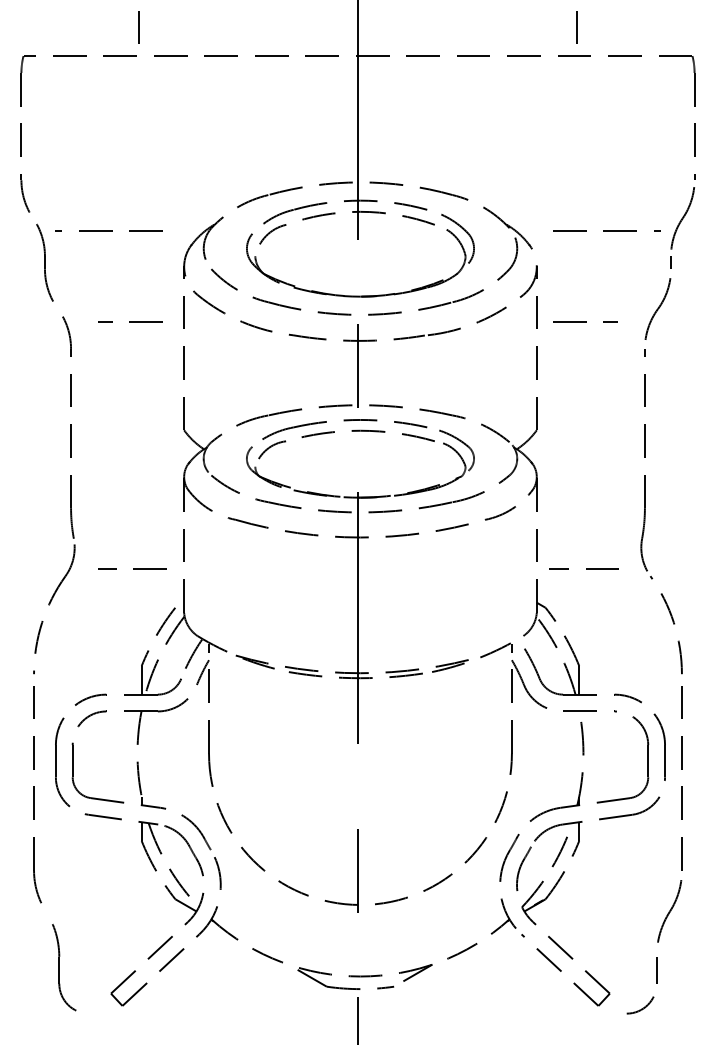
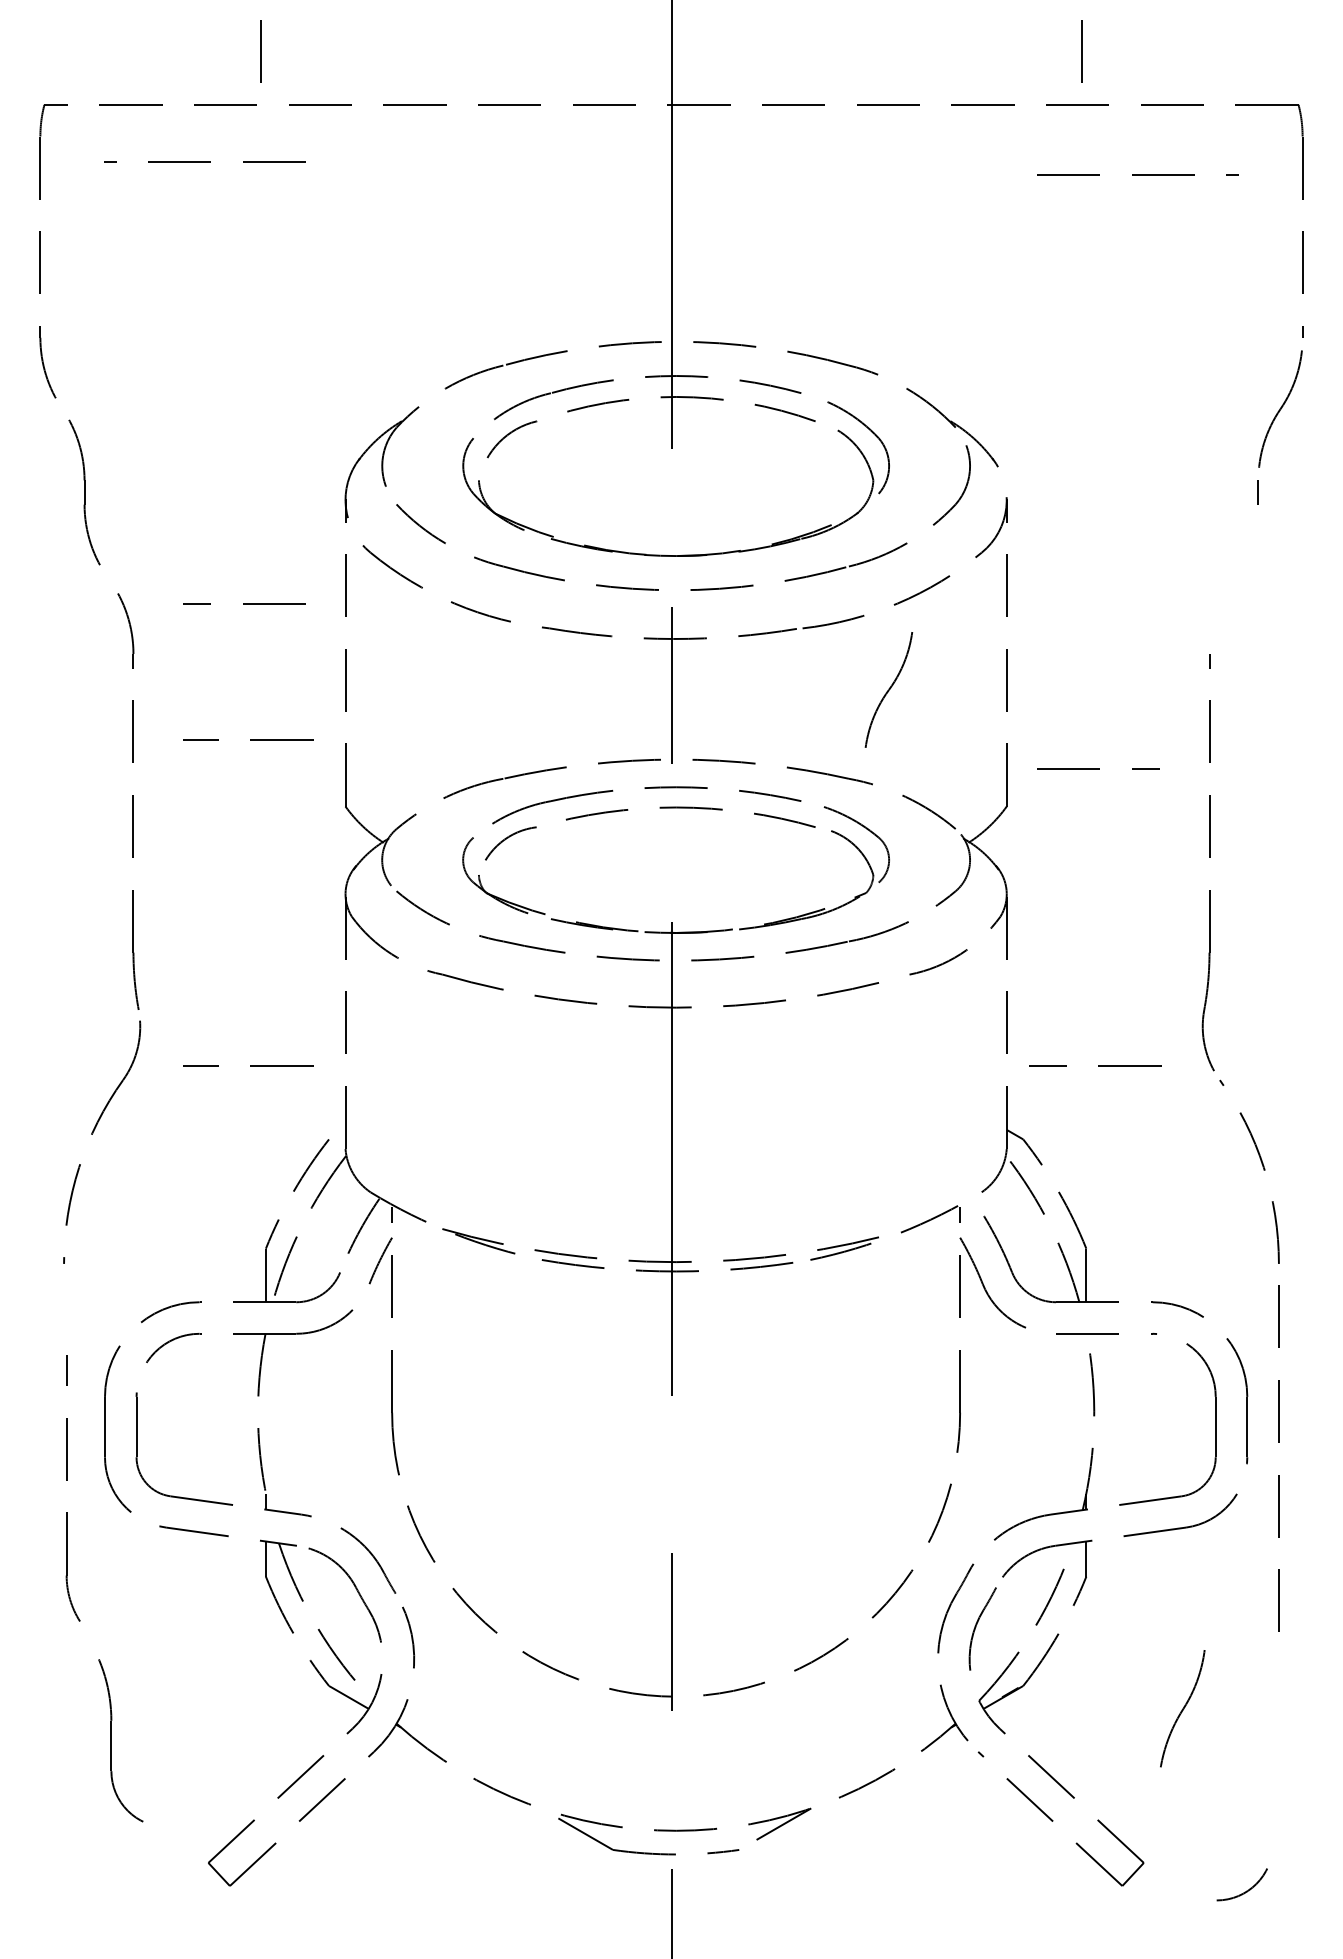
line: (108, 230) -> (203, 160), moved
line: (606, 230) -> (1137, 173), moved
part: (657, 308) -> (888, 688), moved
line: (585, 321) -> (1098, 767), moved
line: (133, 394) -> (250, 739), added
part: (37, 794) -> (70, 1489), size x0.6
part: (669, 911) -> (1182, 1708), moved
part: (64, 967) -> (121, 1740), moved
line: (656, 969) -> (1231, 1817), removed
arc: (641, 1008) -> (1244, 1890), moved

